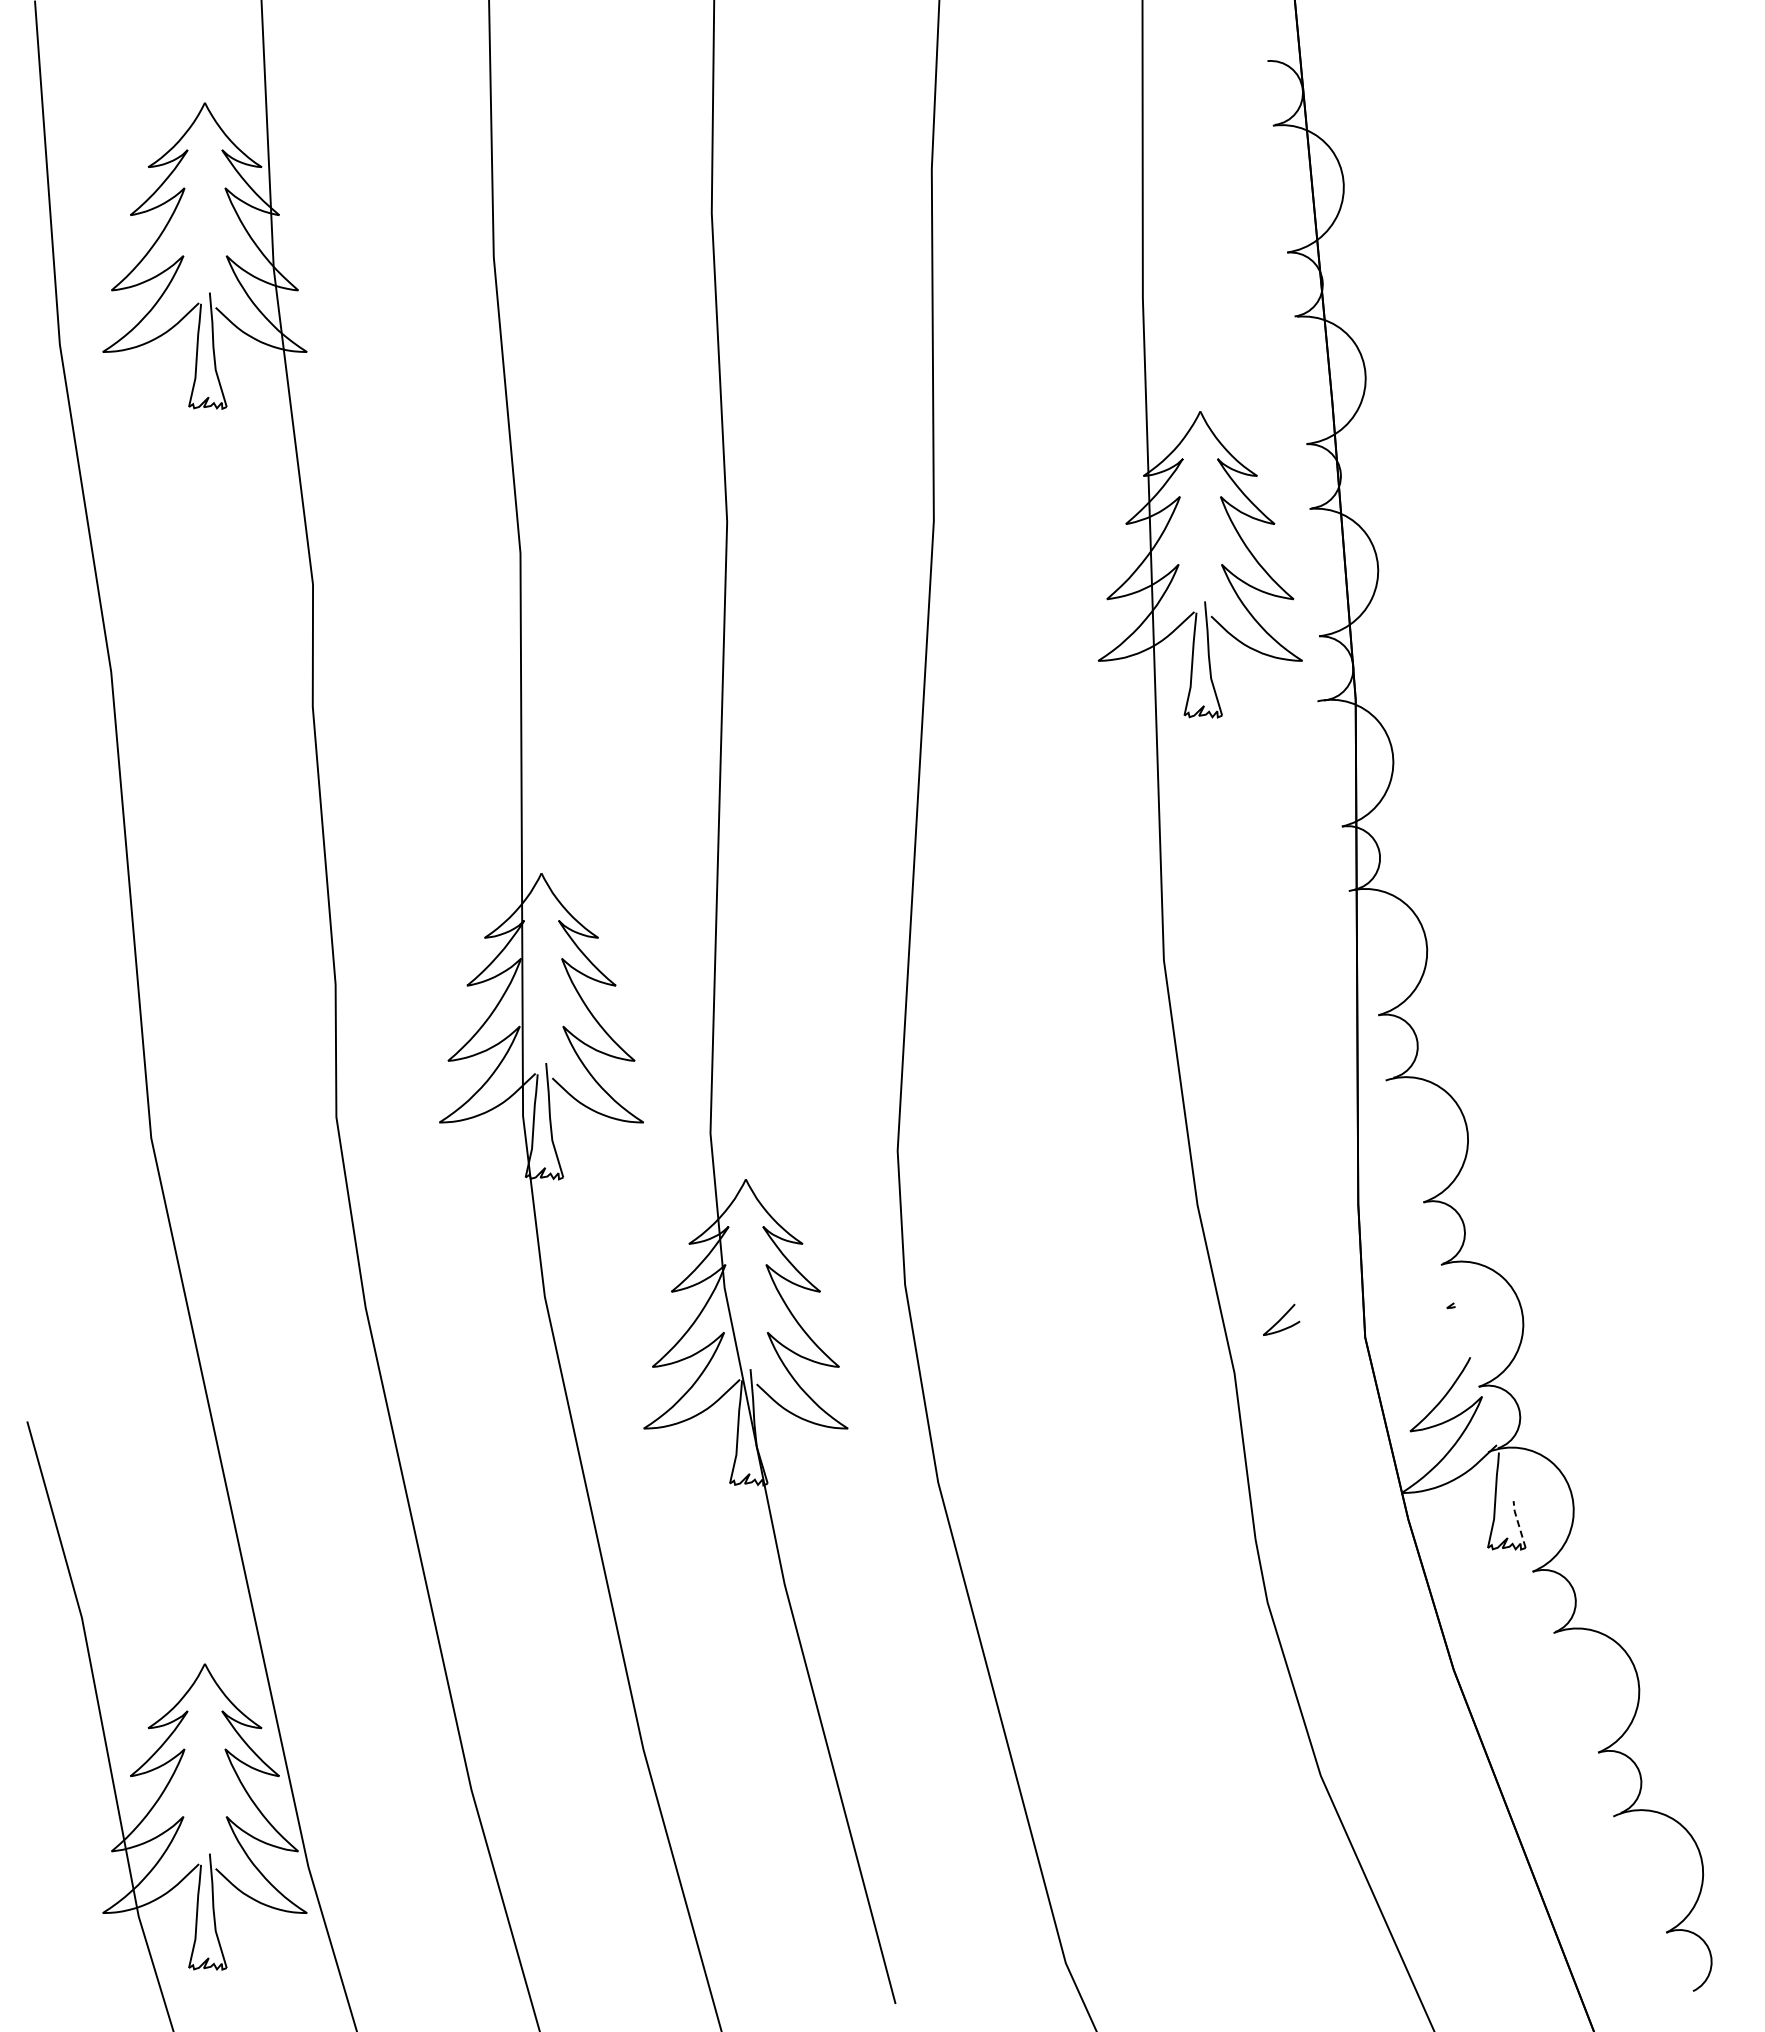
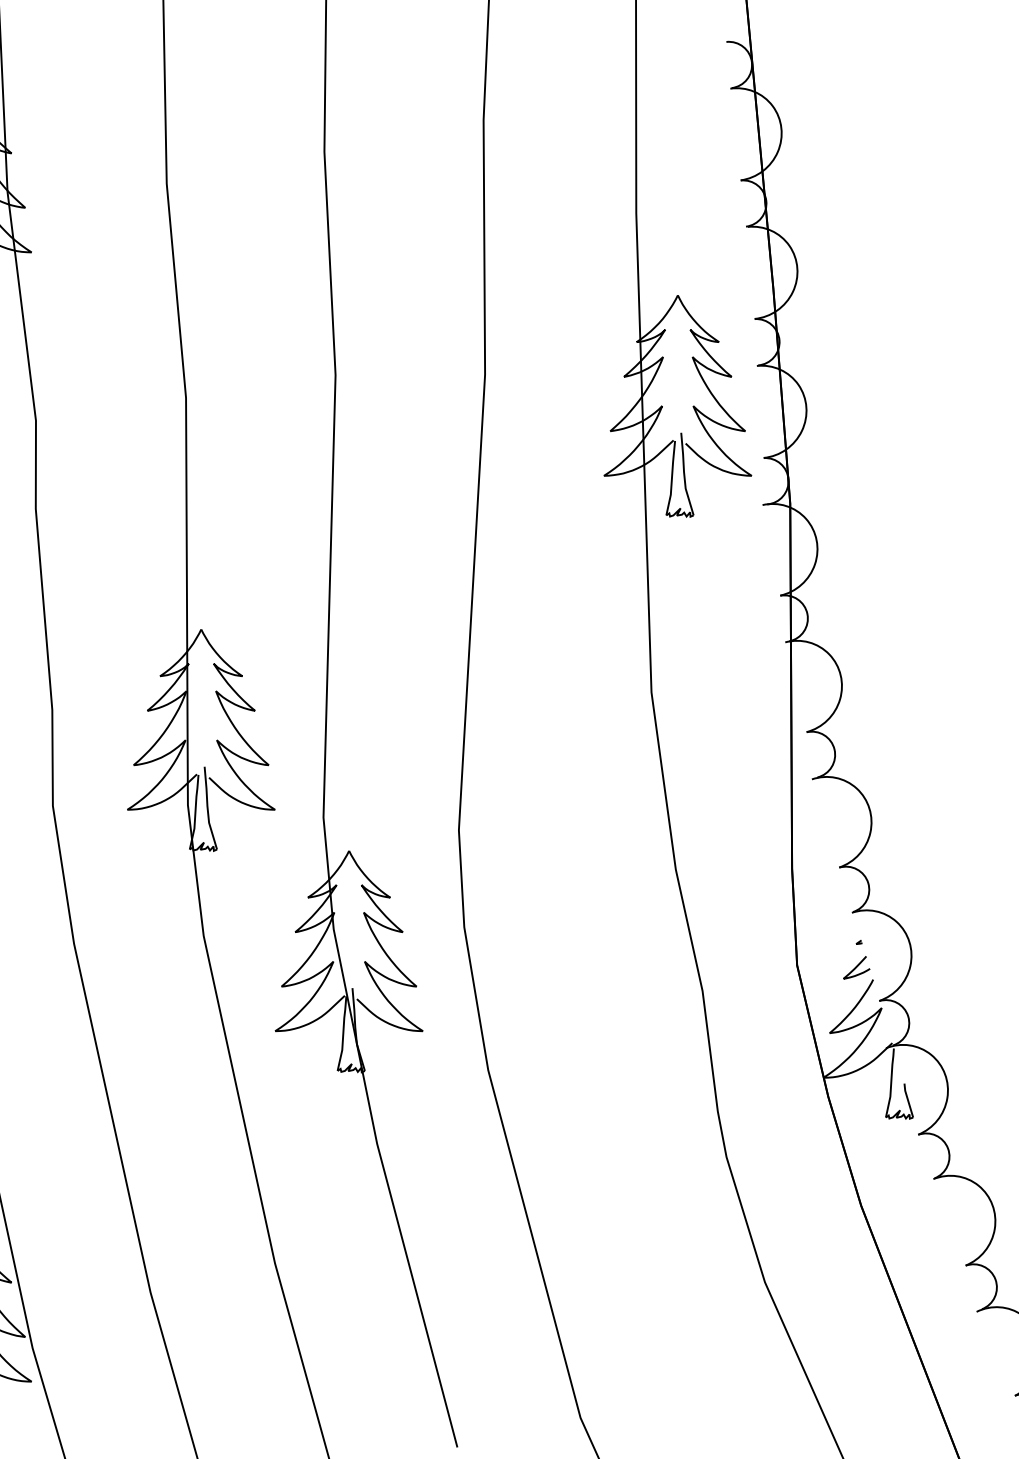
curve: (1281, 1319) -> (856, 967), moved
line: (1518, 1523) -> (908, 1099), dashed -> solid

